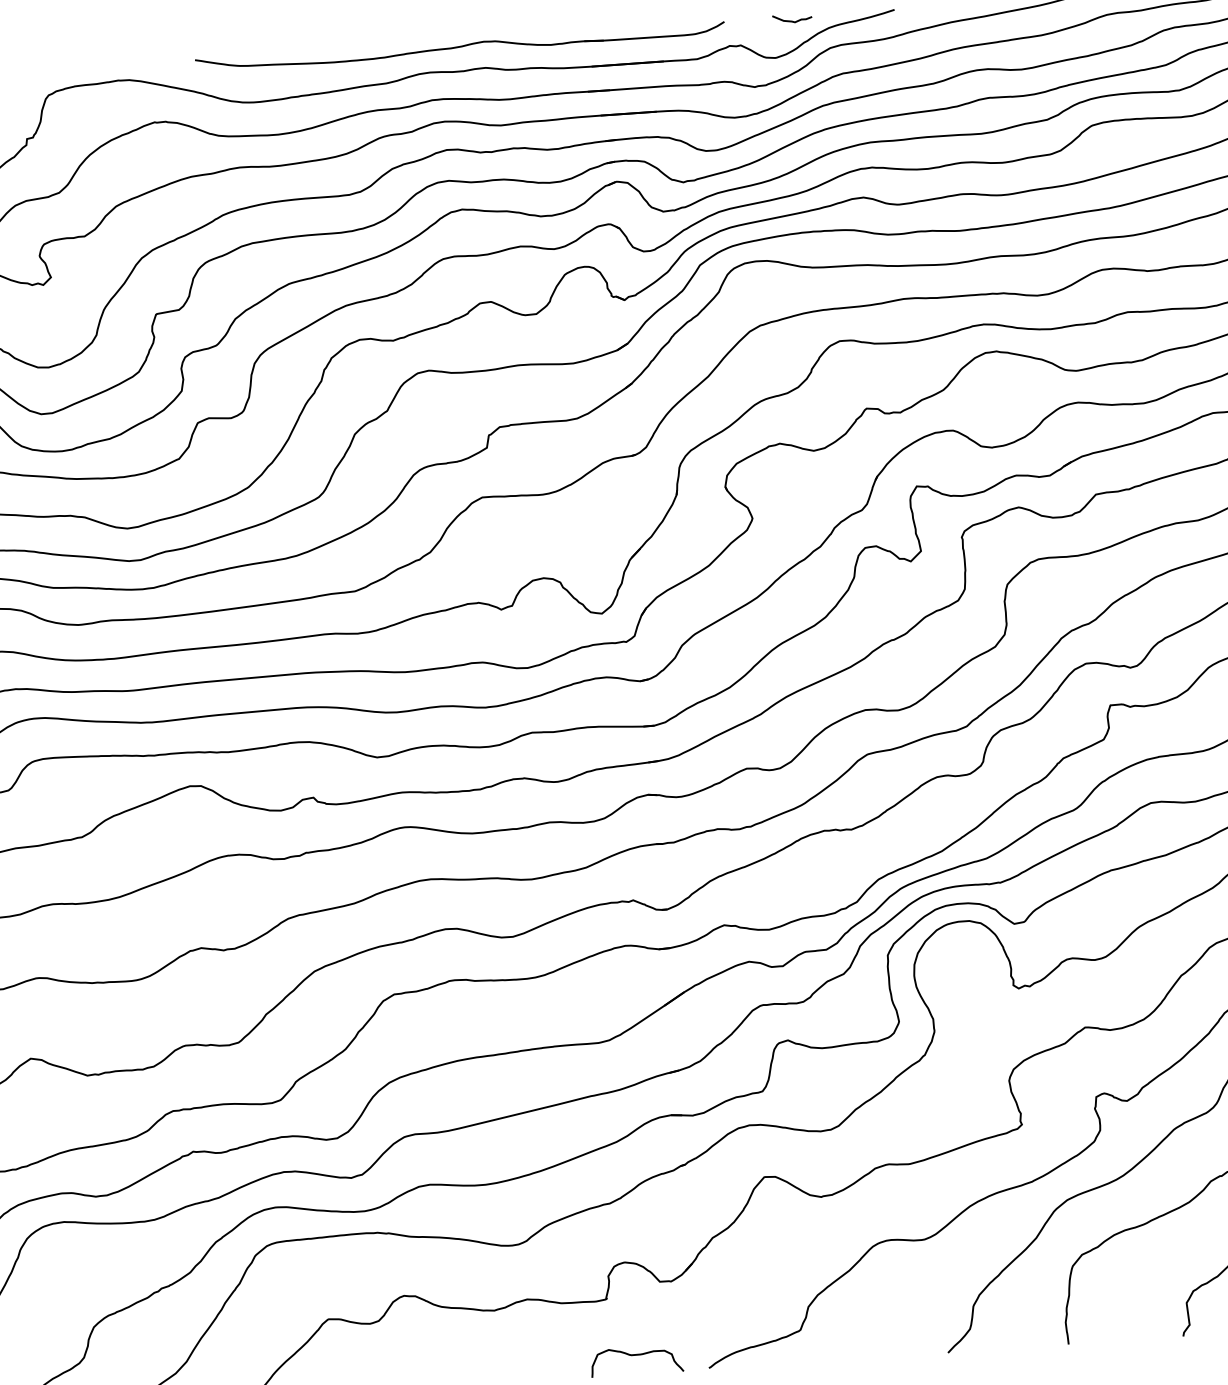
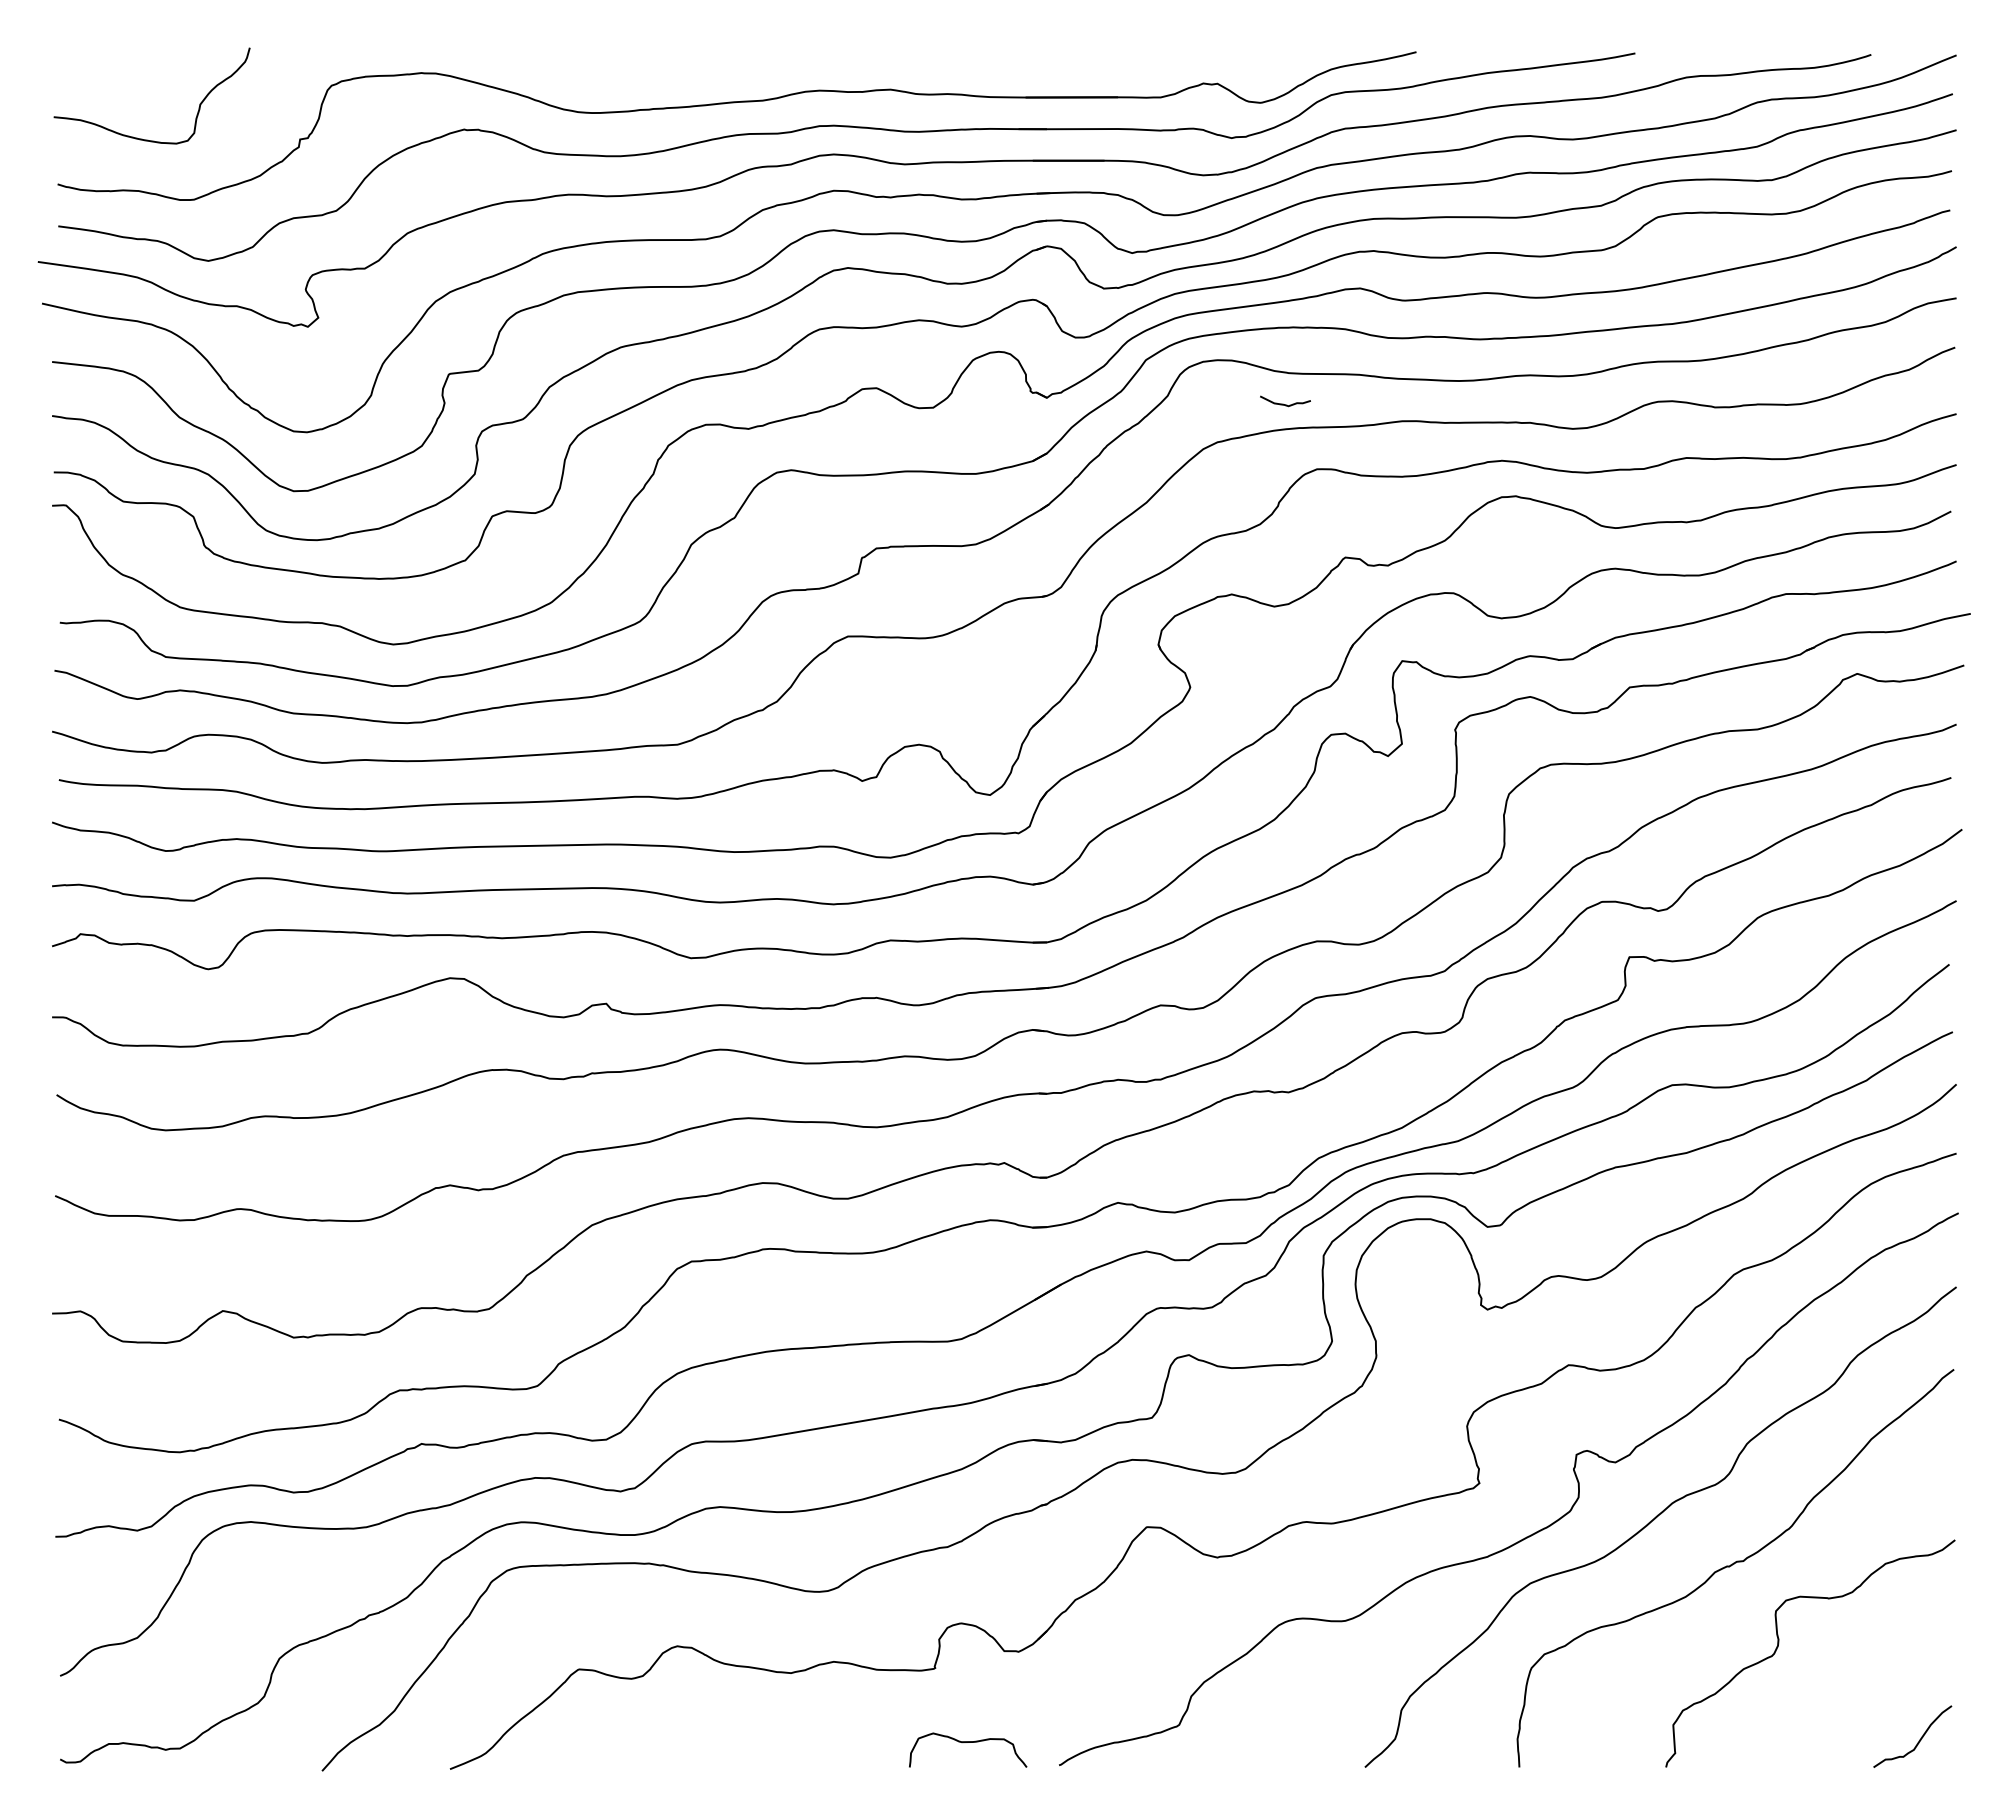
curve: (790, 20) -> (1283, 403), moved
part: (459, 46) -> (859, 60), removed

